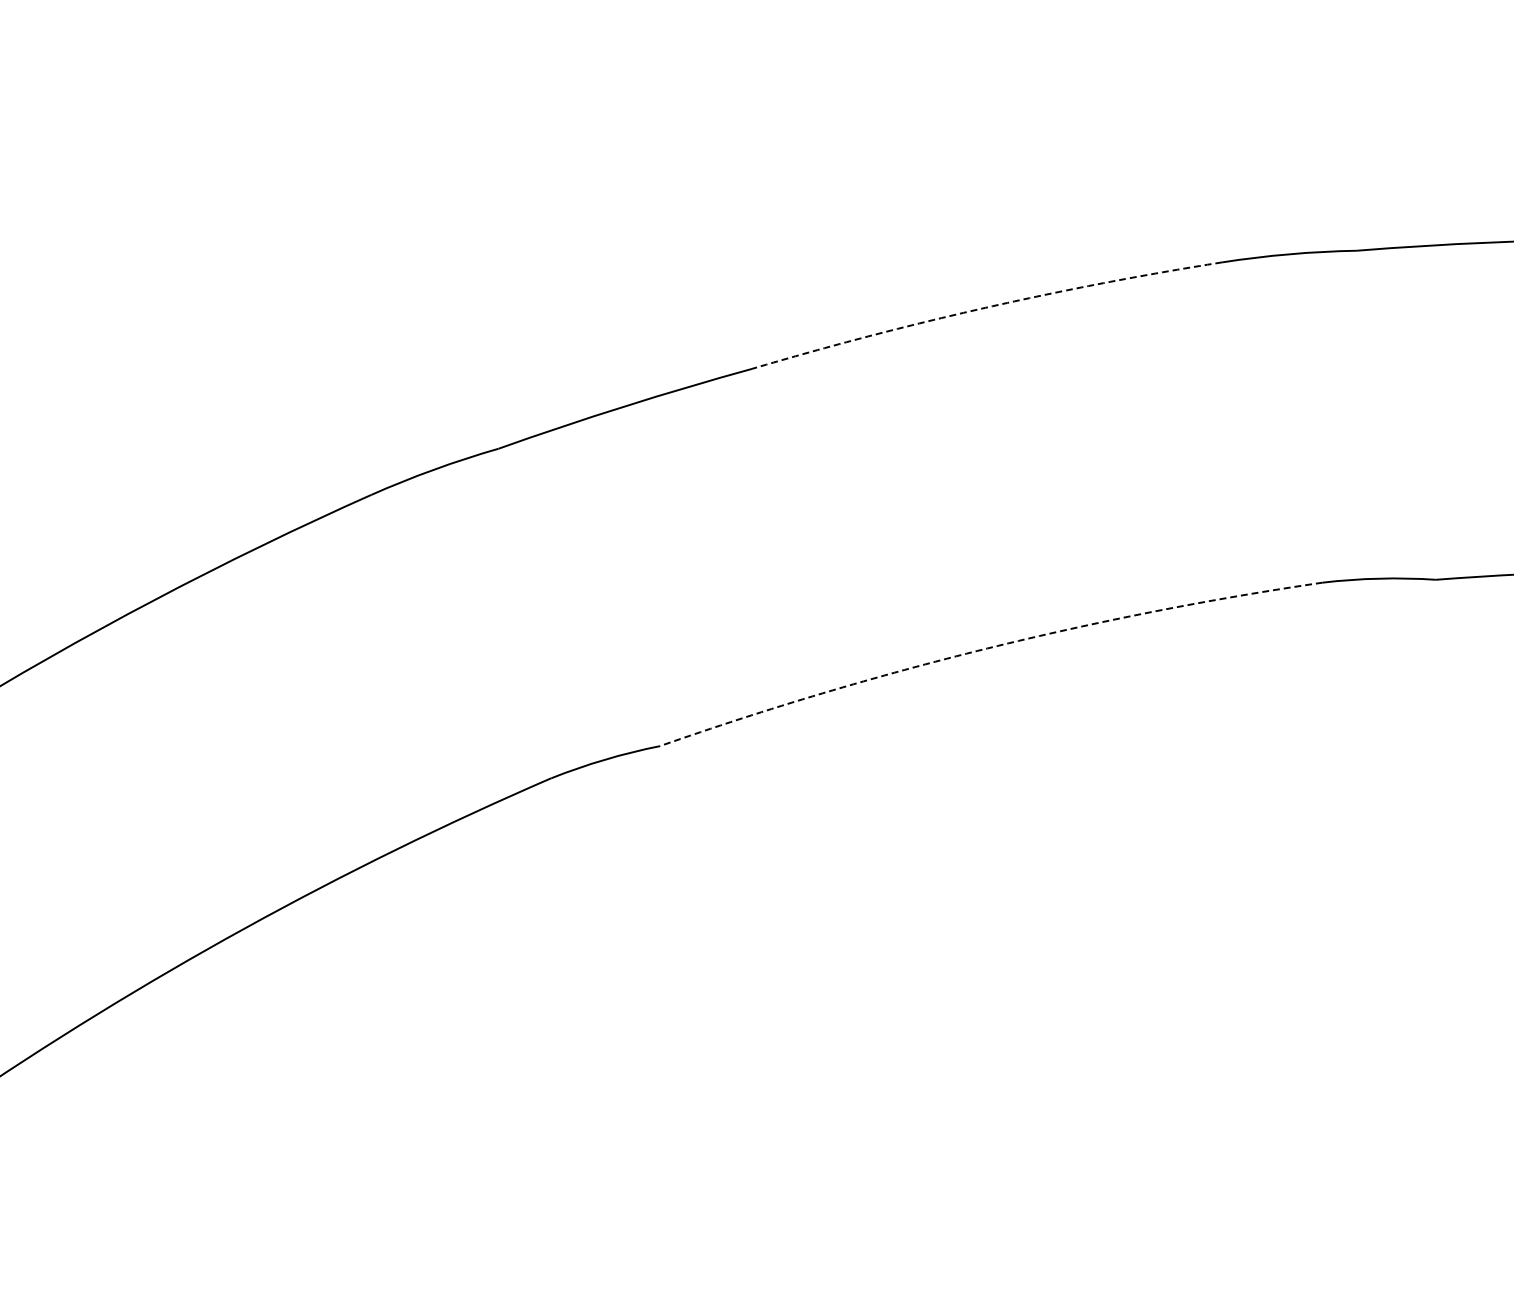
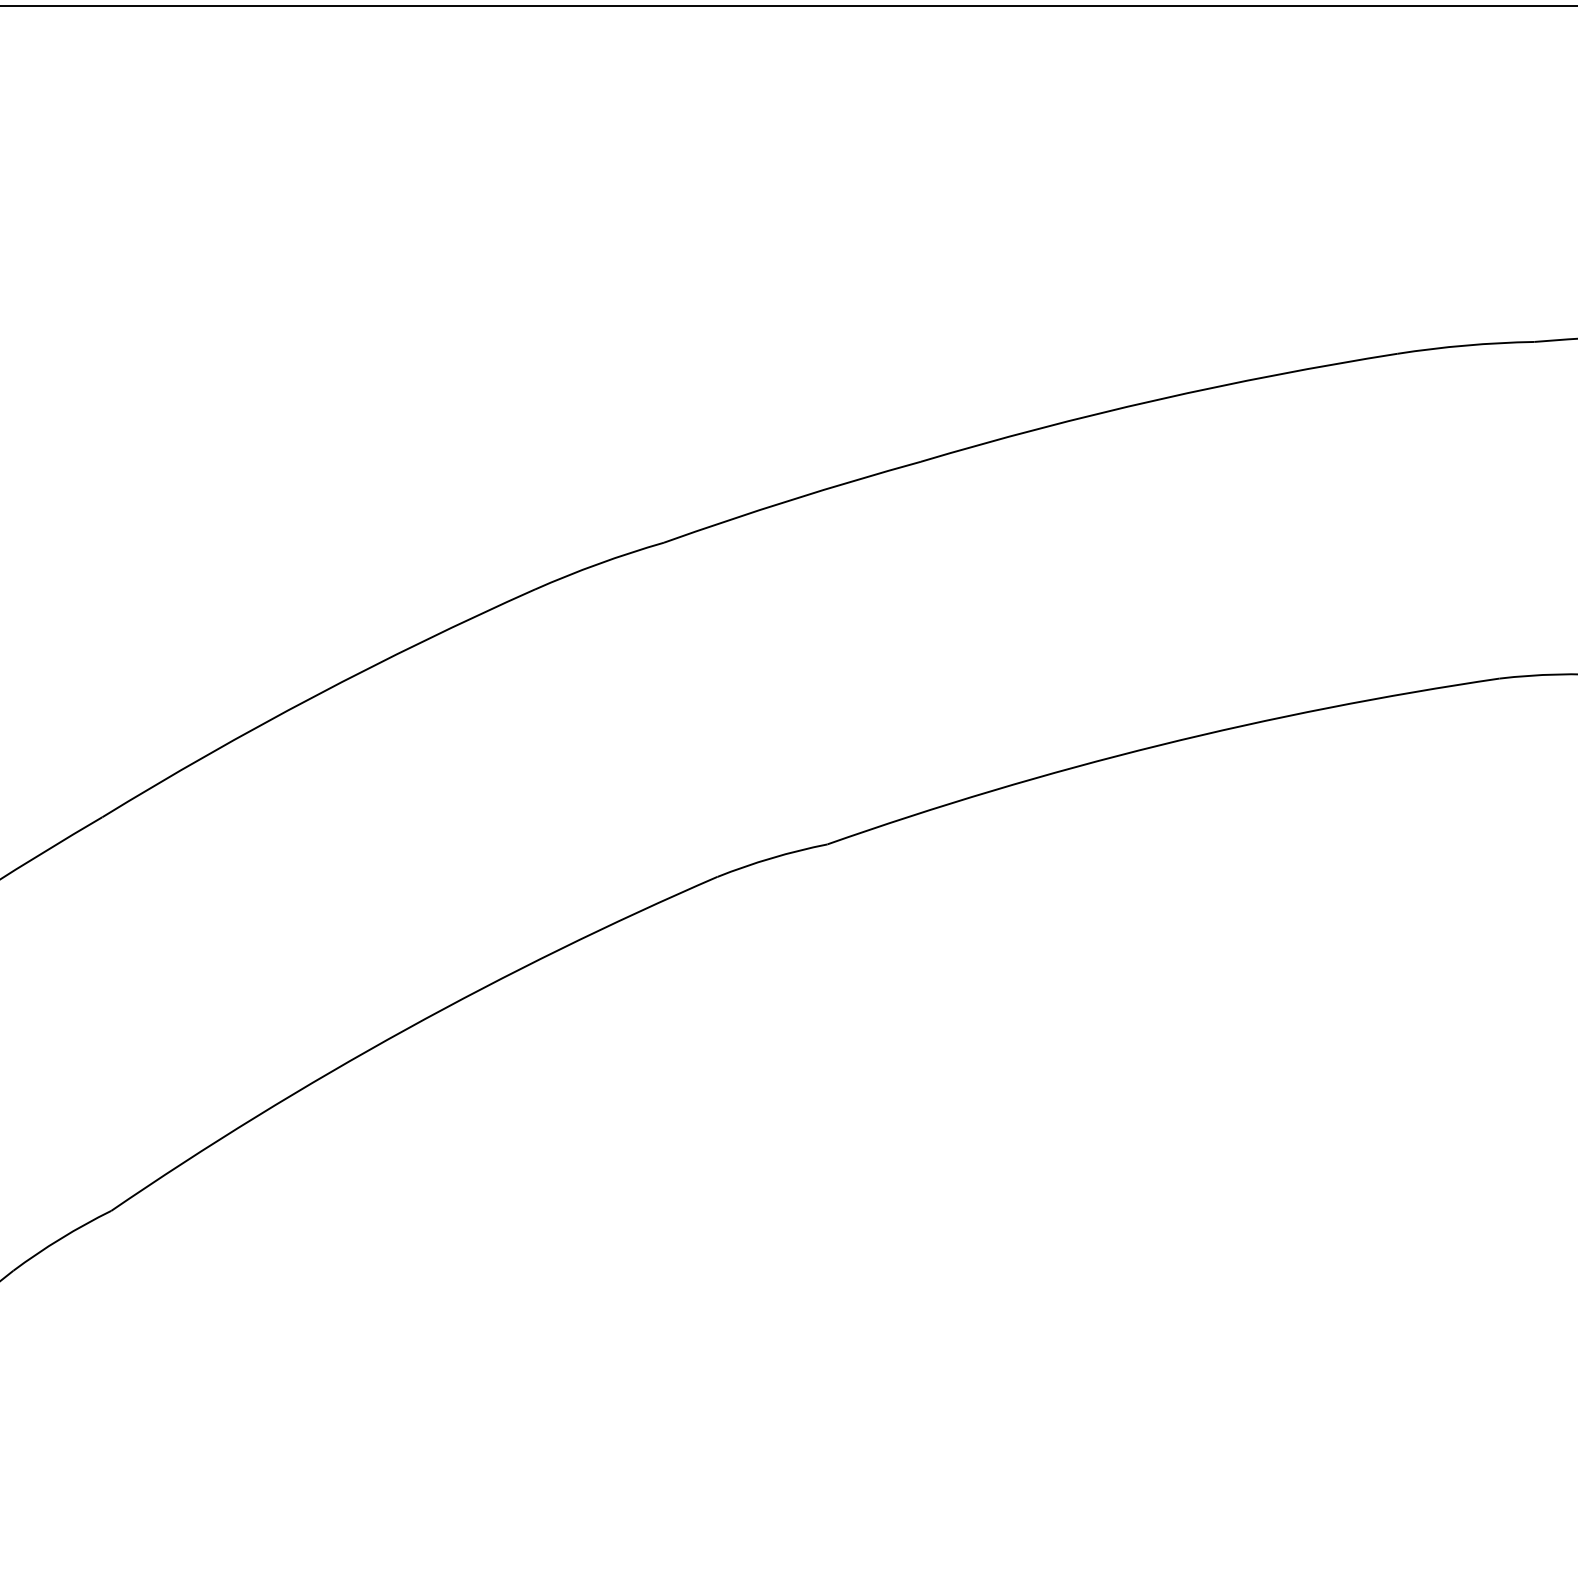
arc: (985, 307) -> (1157, 399), dashed -> solid
arc: (987, 648) -> (1159, 745), dashed -> solid

